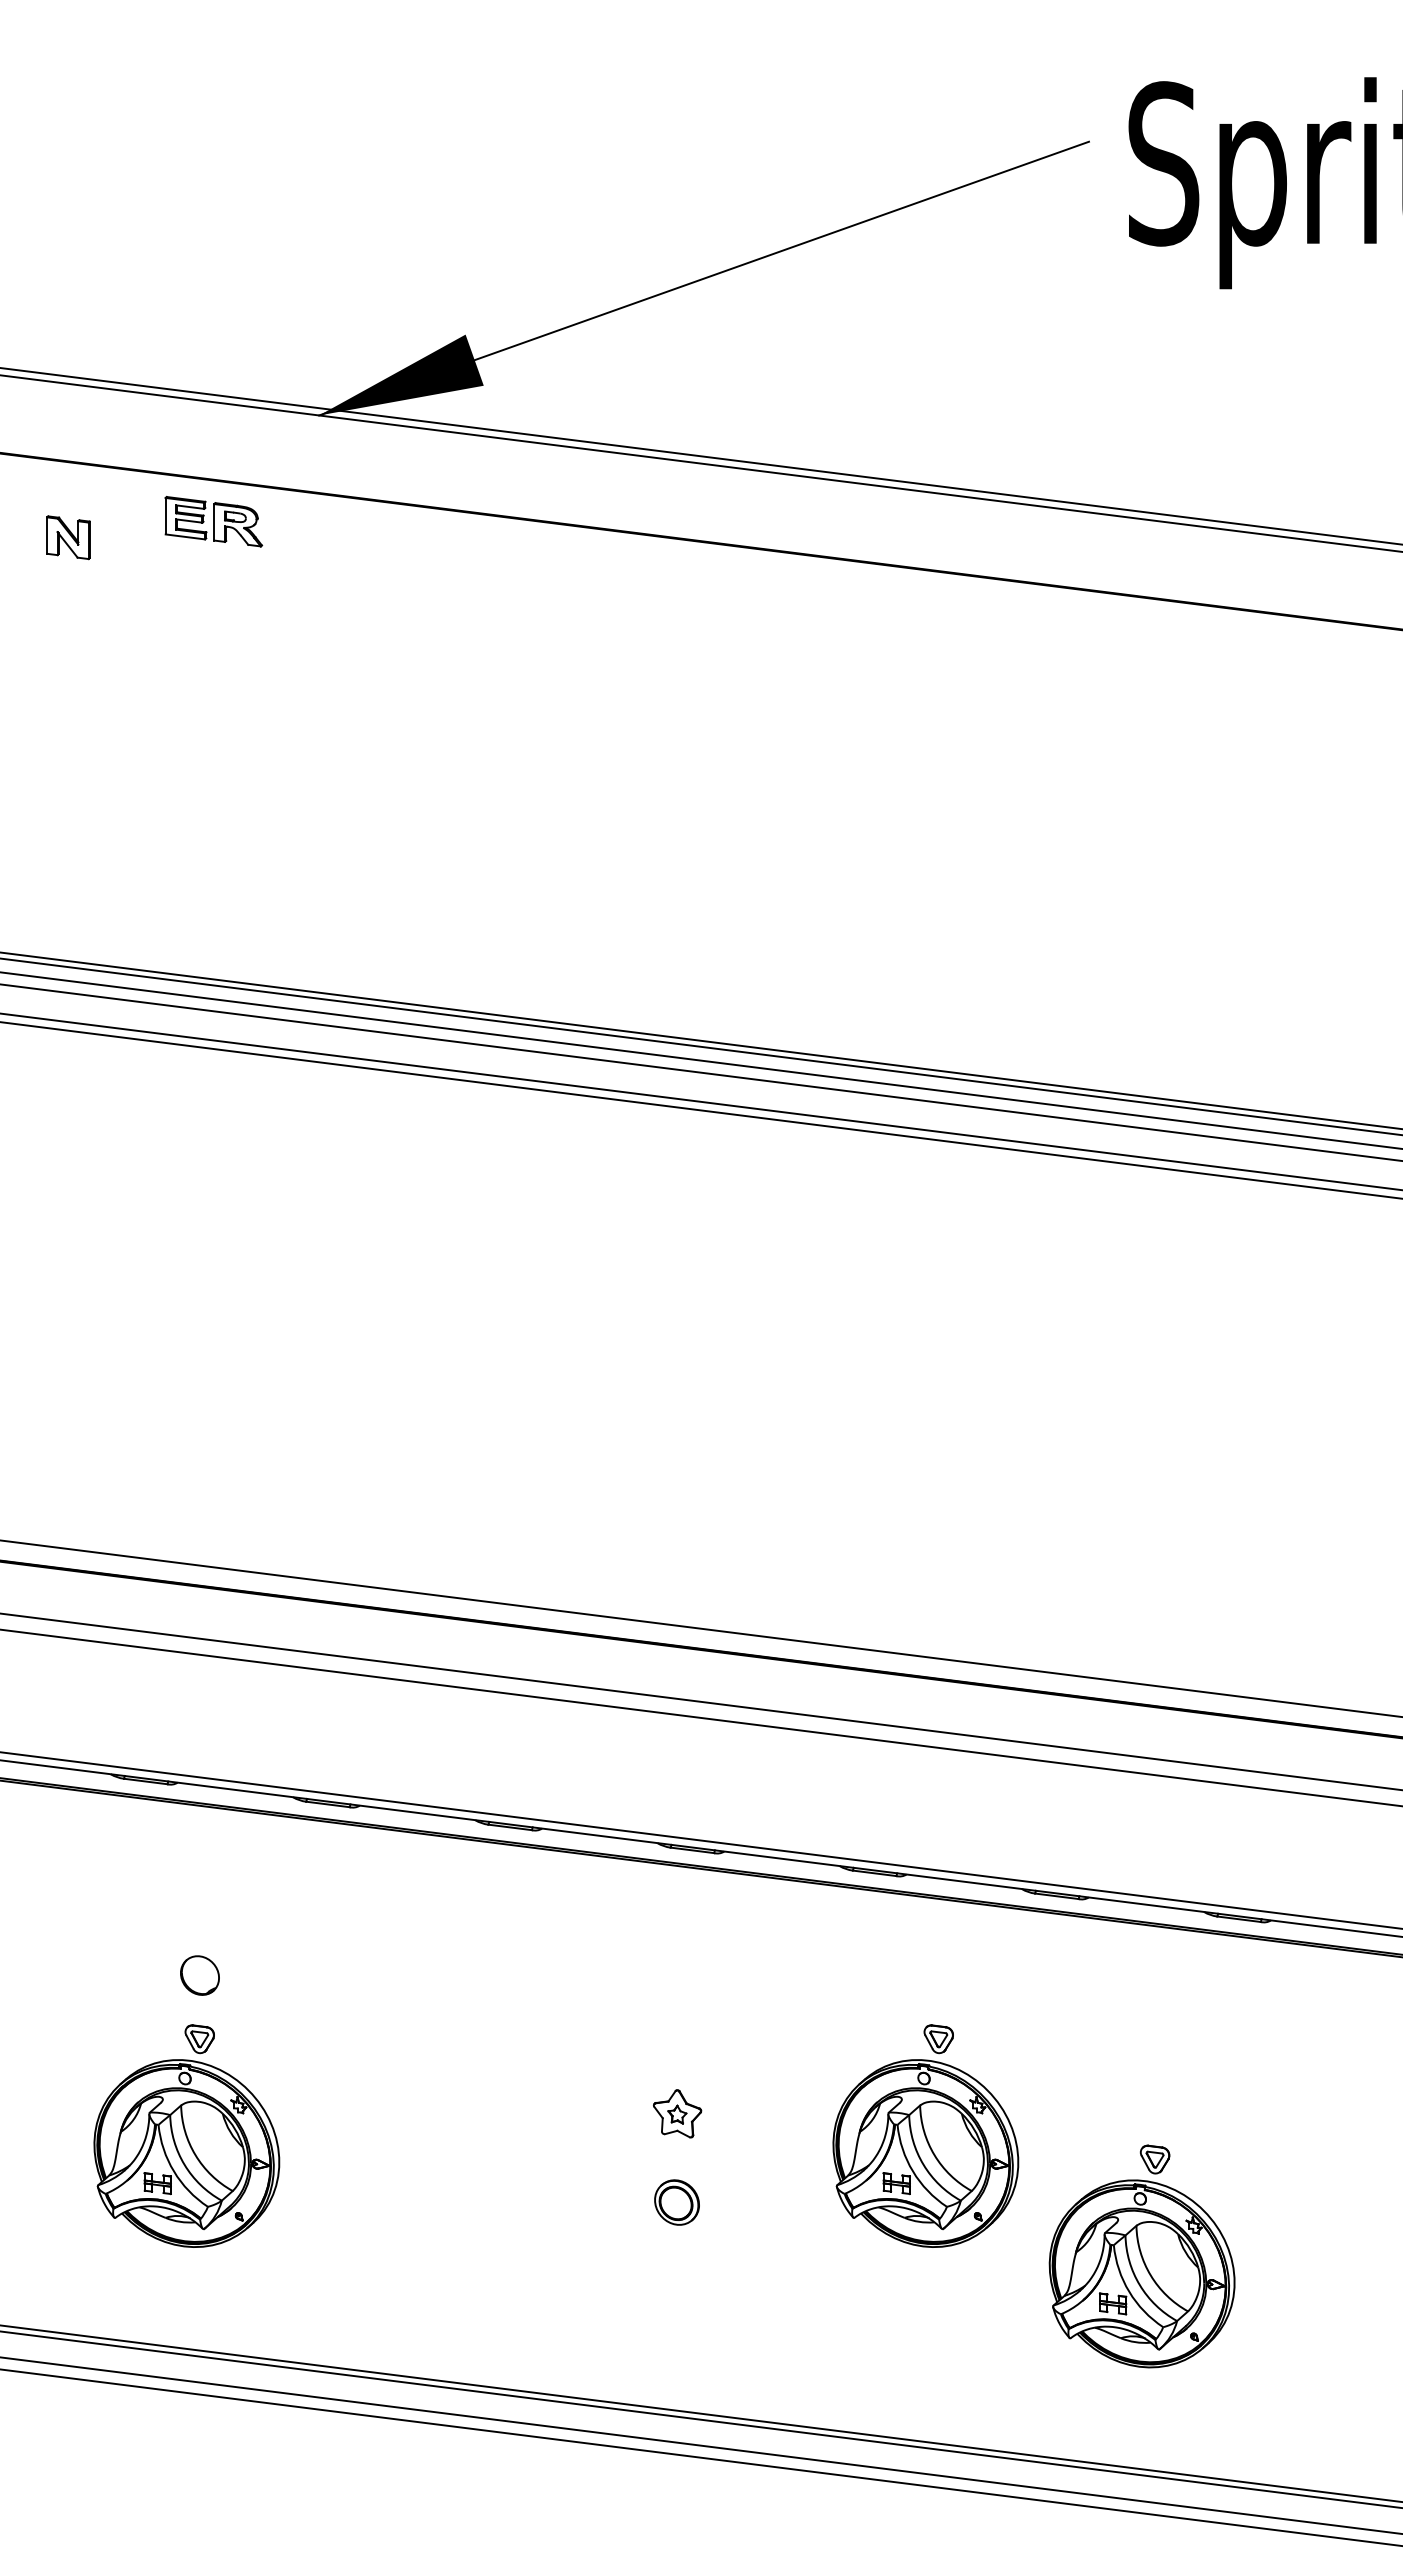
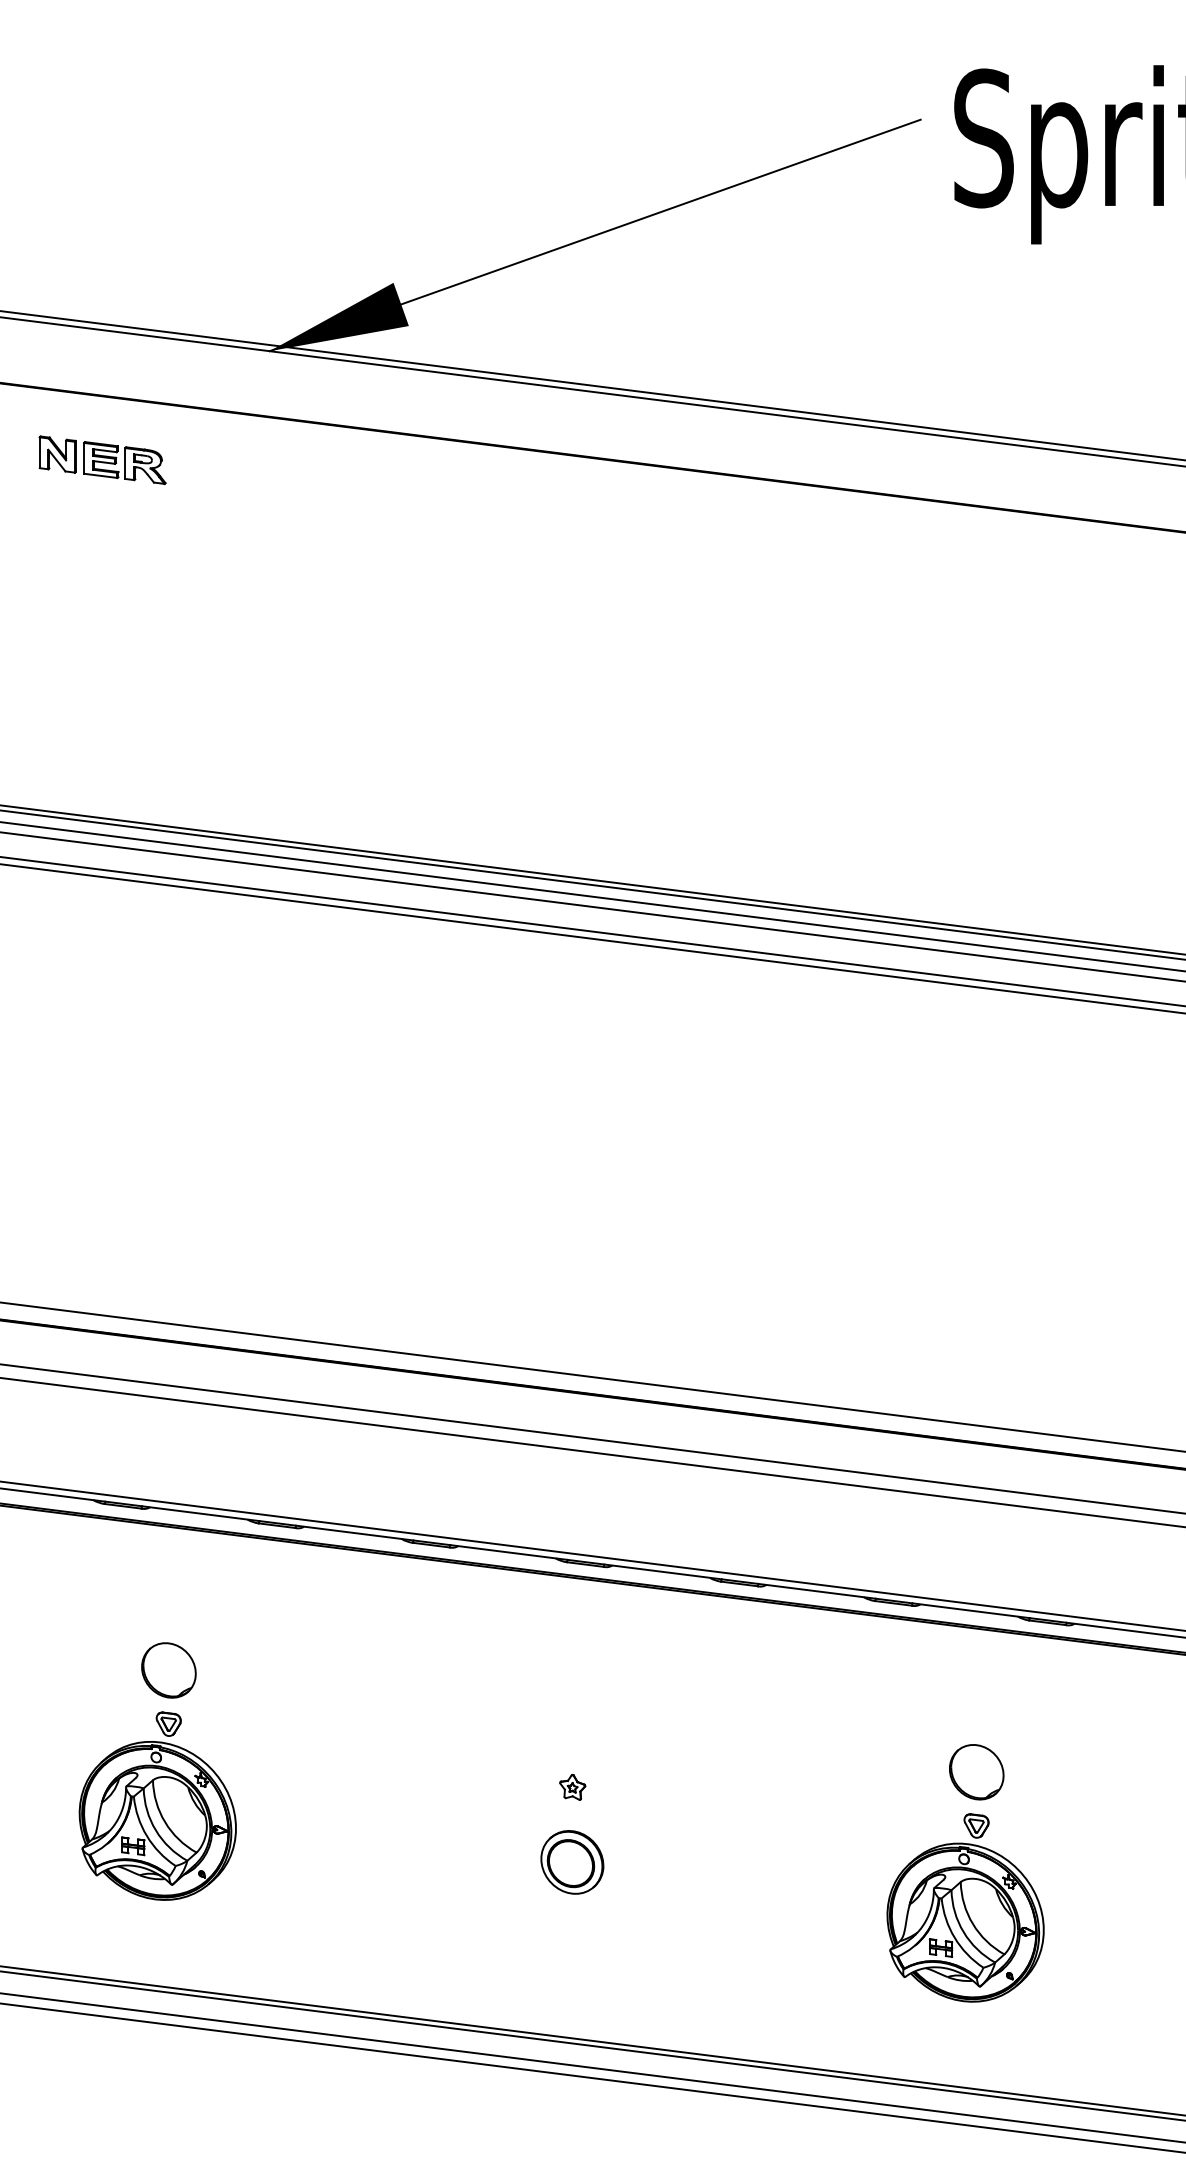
part: (213, 521) -> (124, 462), moved
part: (199, 1975) -> (168, 1670), size x1.67
part: (1154, 2095) -> (976, 1771), added
part: (677, 2113) -> (572, 1787), size x0.62
part: (925, 2135) -> (782, 1805), removed
part: (676, 2202) -> (571, 1862), size x1.67

